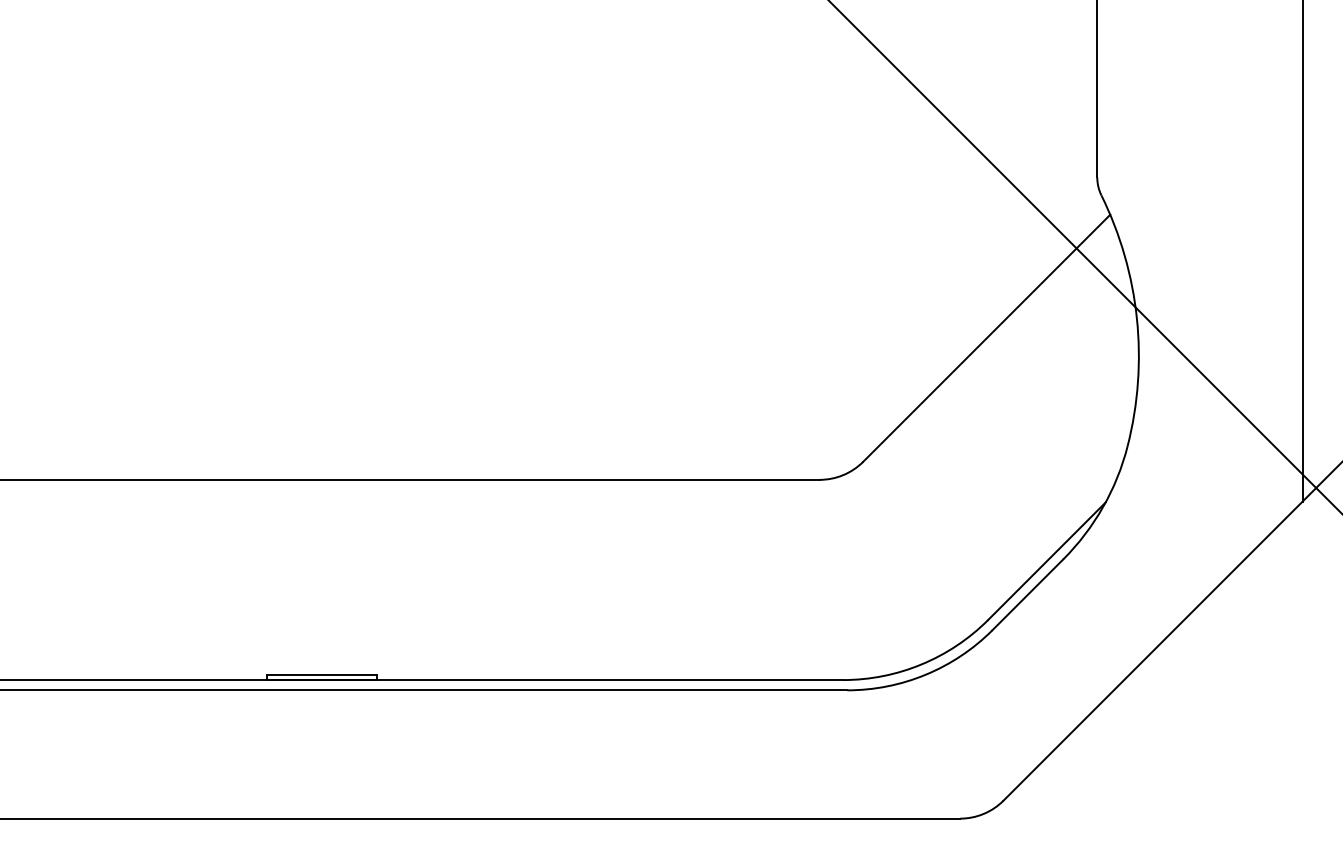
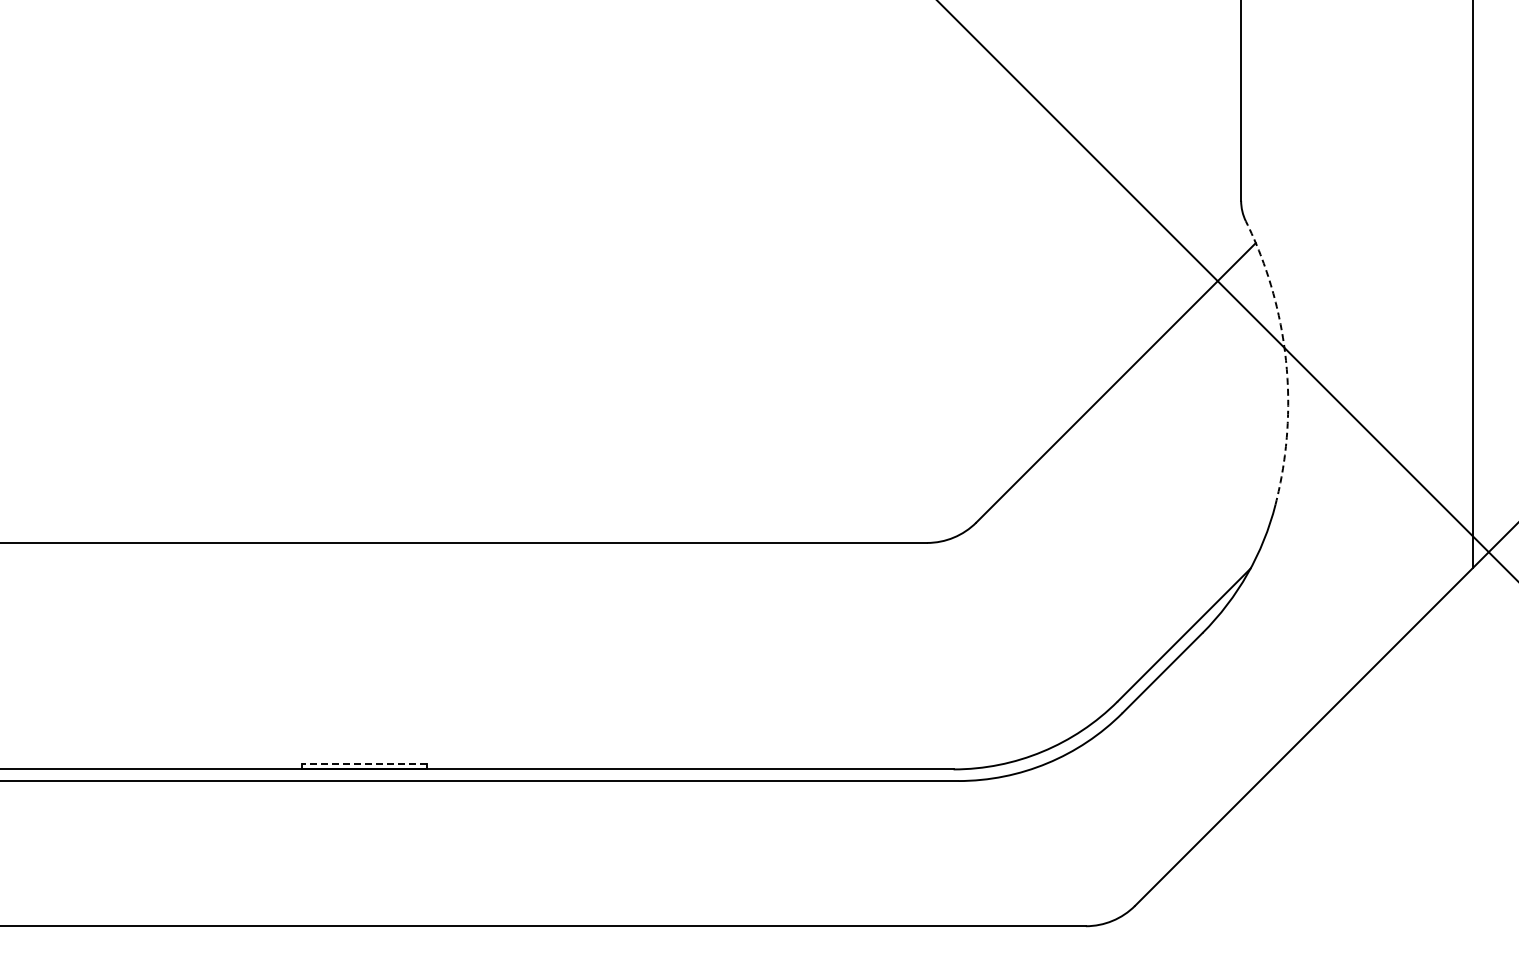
arc: (1136, 318) -> (1285, 360), solid -> dashed
line: (321, 674) -> (363, 763), solid -> dashed

